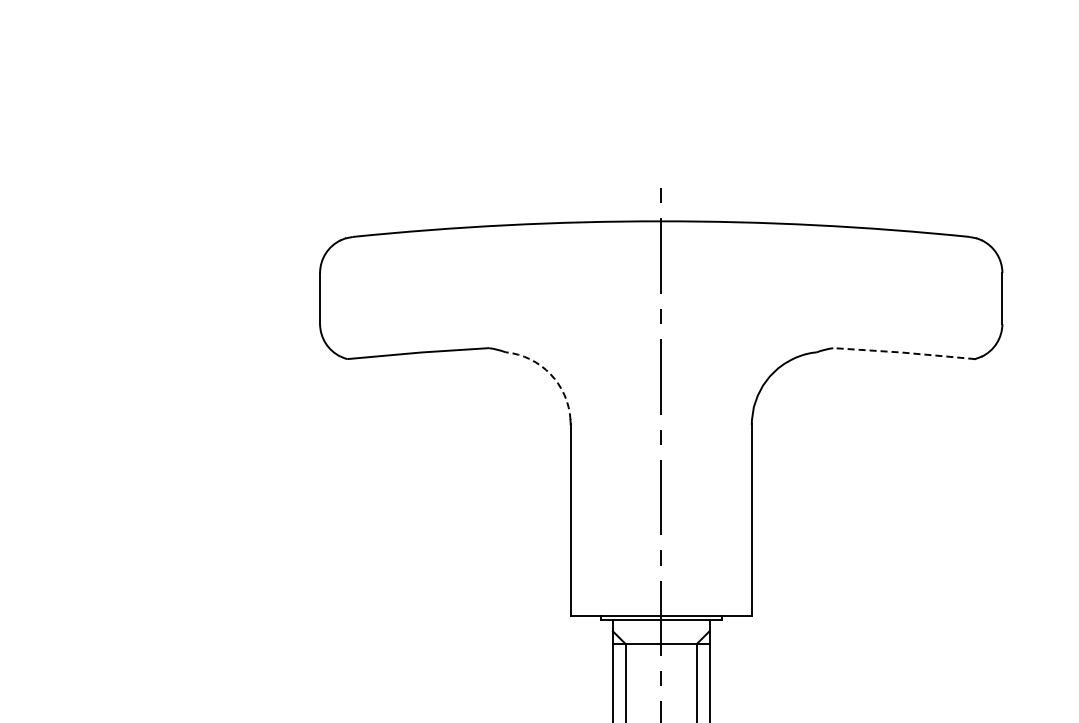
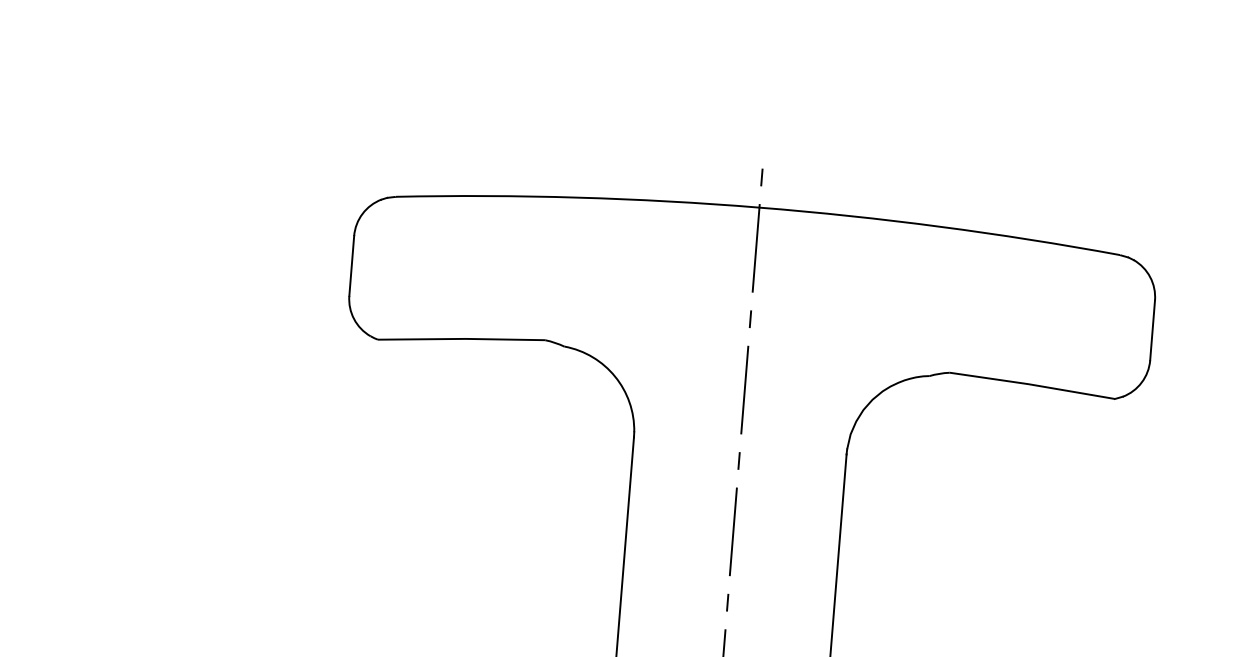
line: (903, 352) -> (1031, 384), dashed -> solid
arc: (550, 374) -> (615, 376), dashed -> solid

